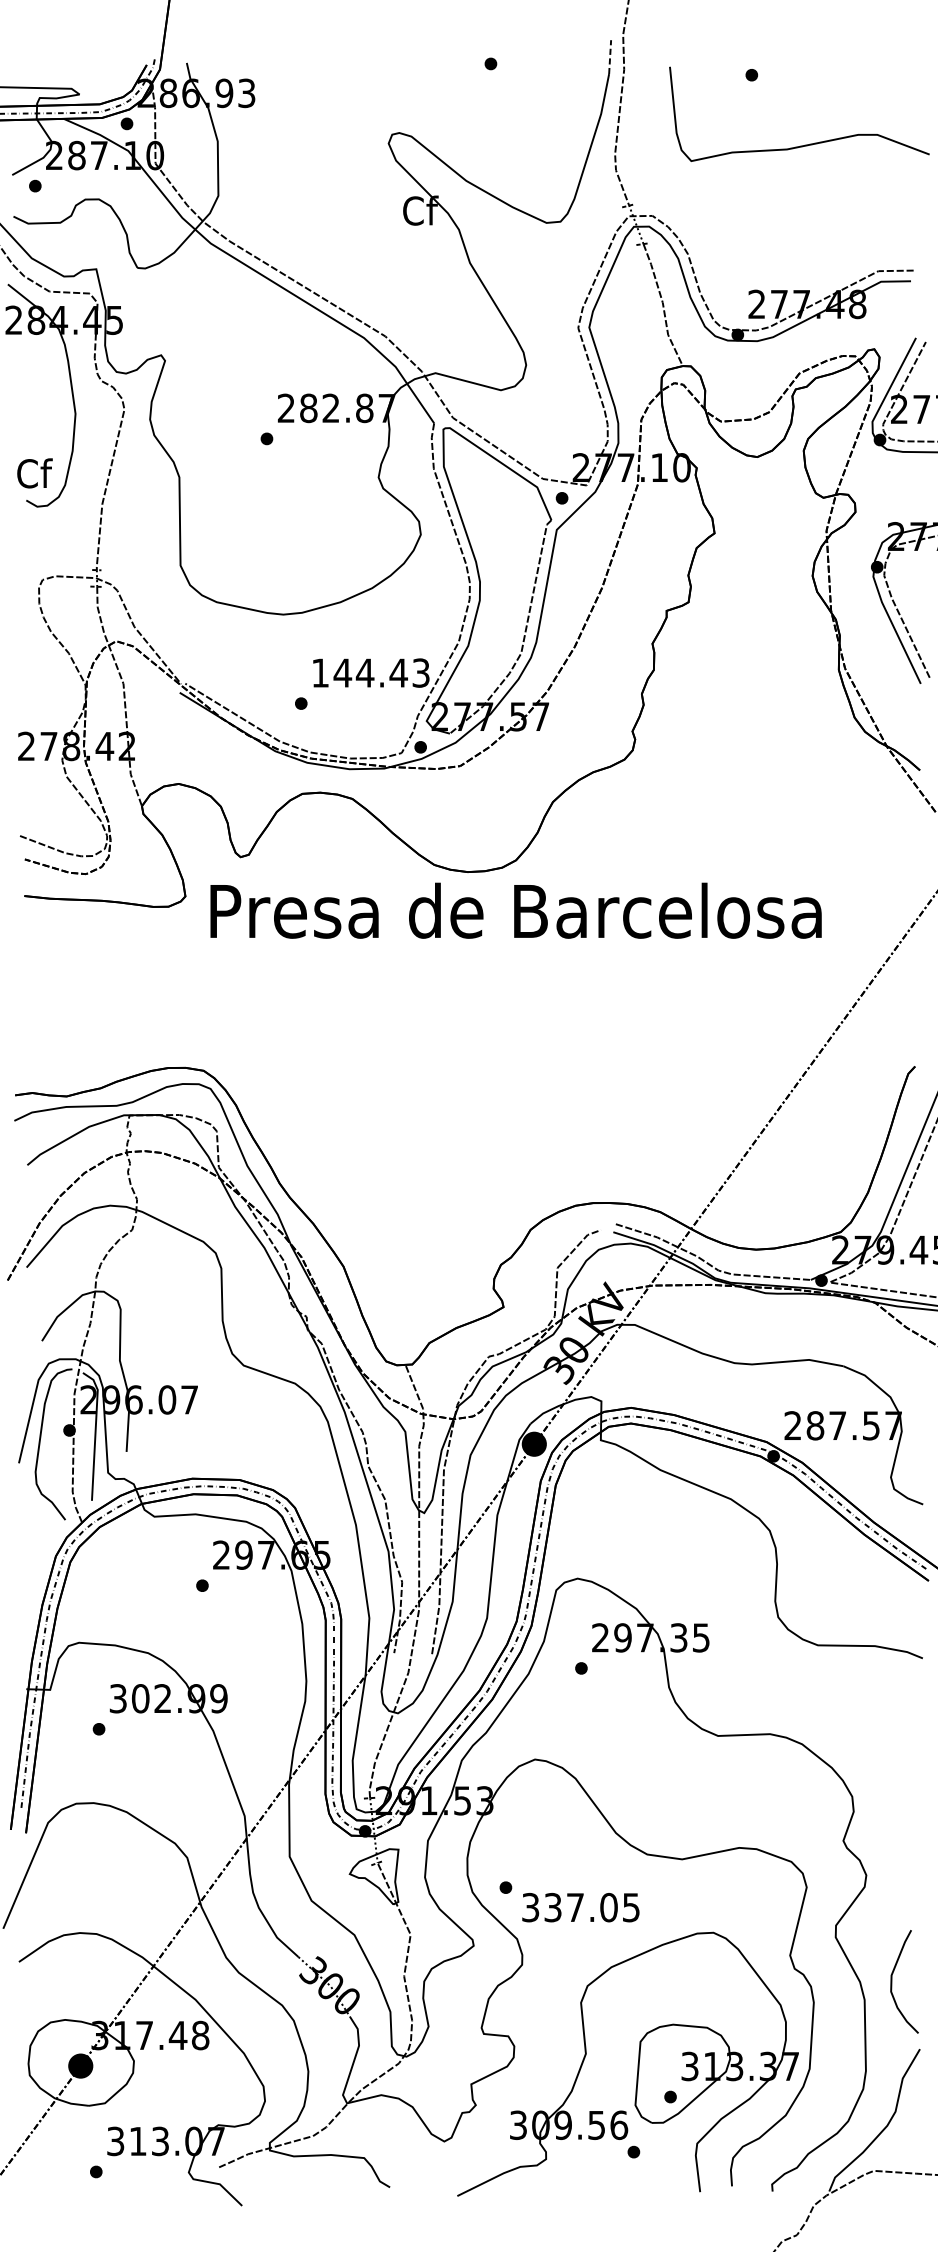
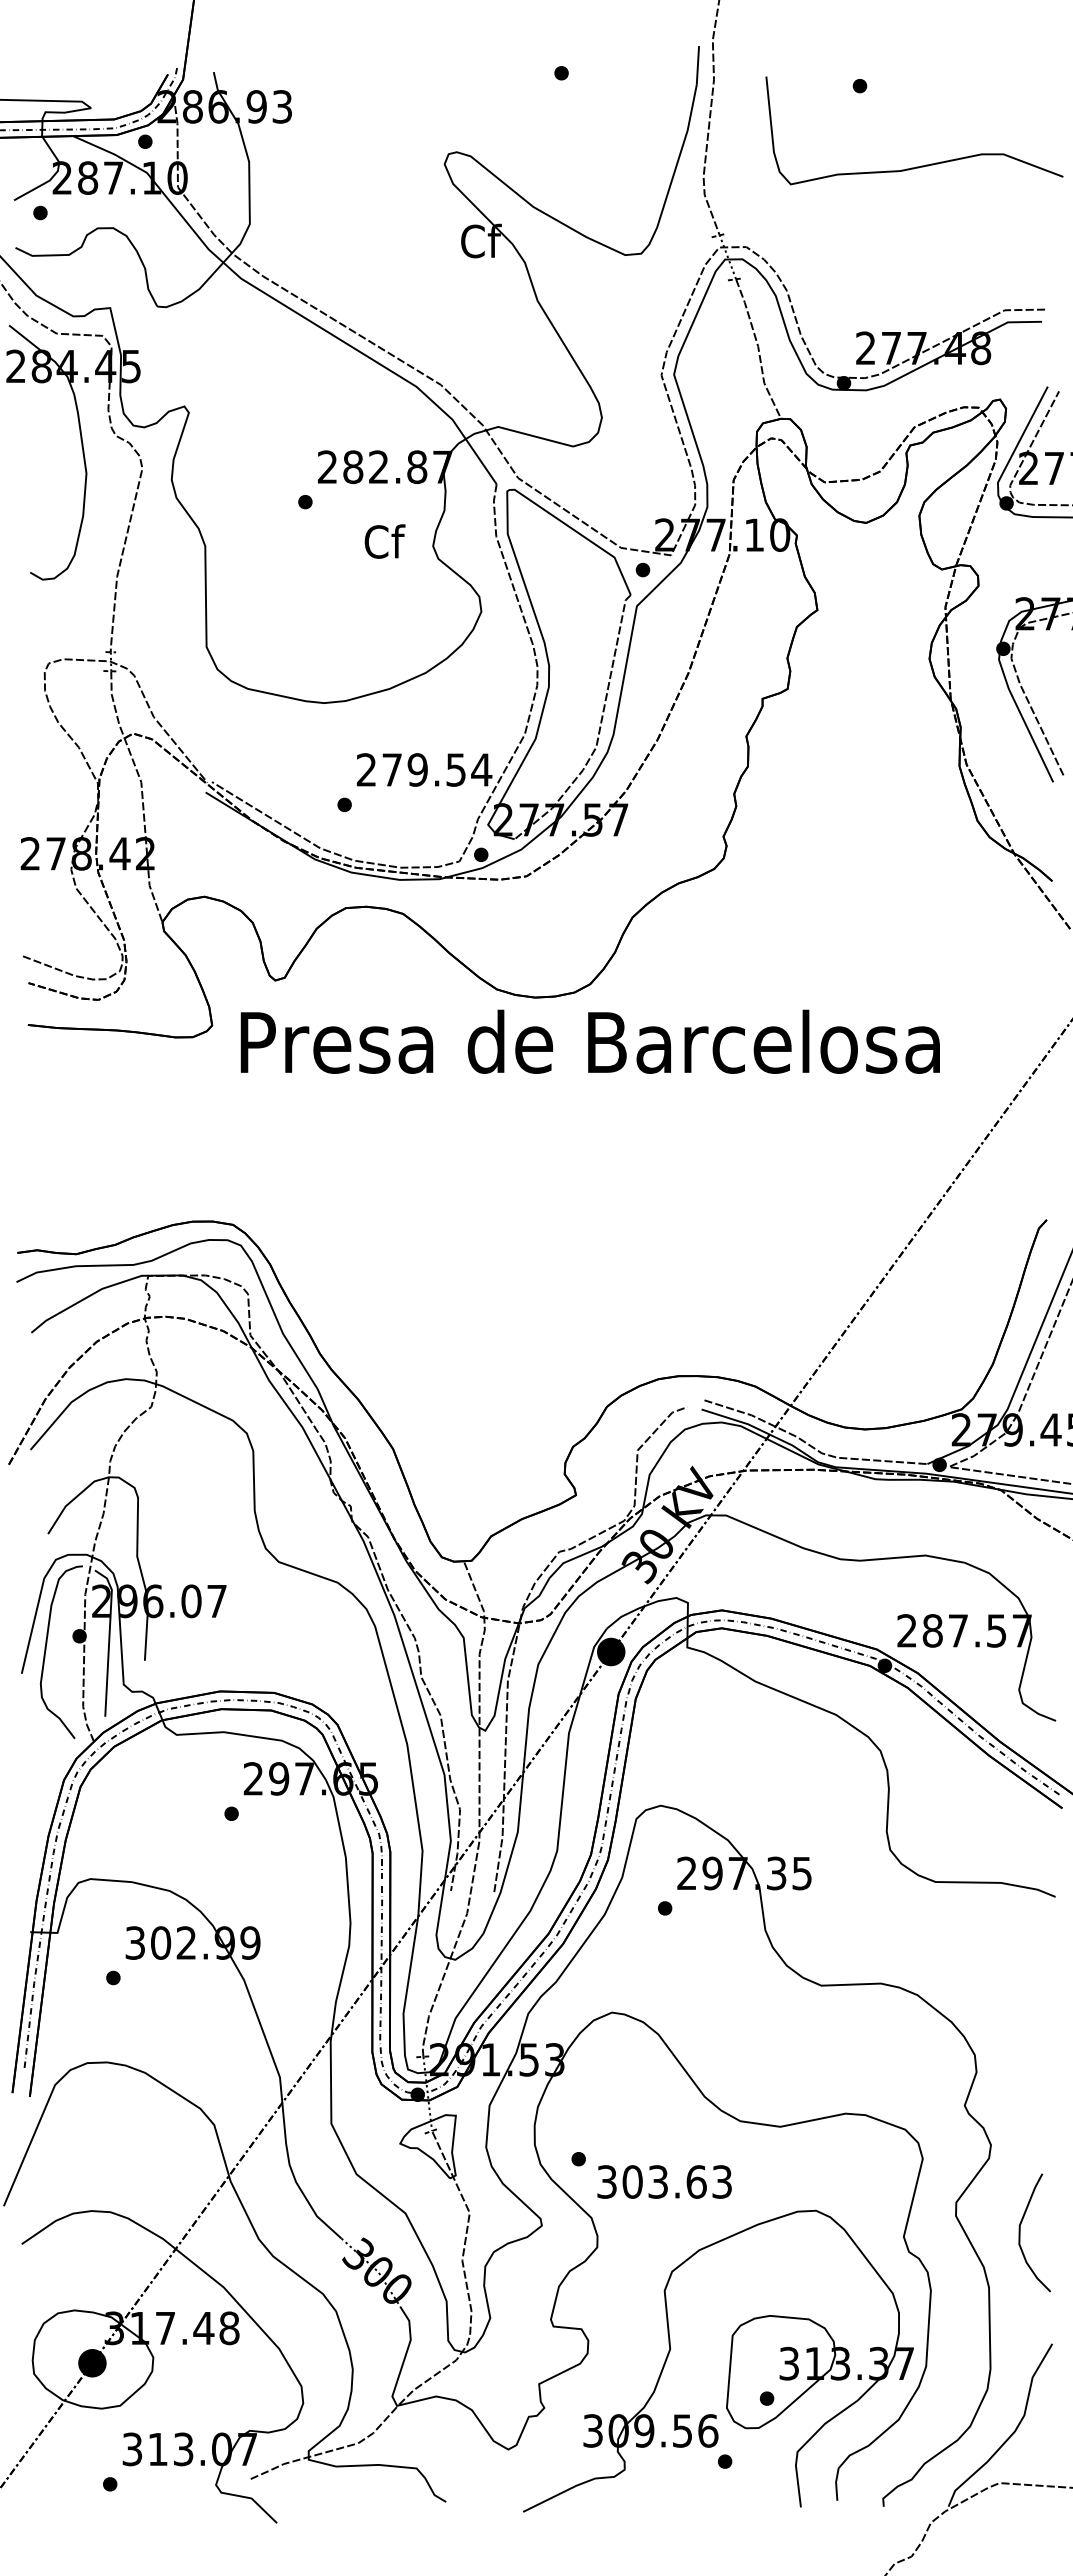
line: (609, 56) -> (697, 64), dashed -> solid
text: (34, 473) -> (384, 541), moved
text: (371, 672) -> (424, 769), 144.43 -> 279.54
text: (591, 1907) -> (676, 2181), 337.05 -> 303.63
curve: (892, 1981) -> (1020, 2232), moved

